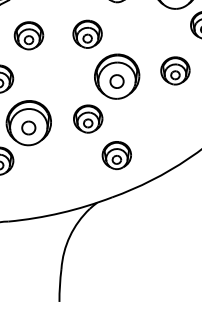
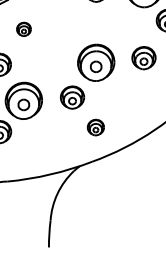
part: (87, 33) -> (71, 27), removed
part: (28, 35) -> (23, 29), size x0.6
part: (116, 155) -> (95, 127), size x0.7

